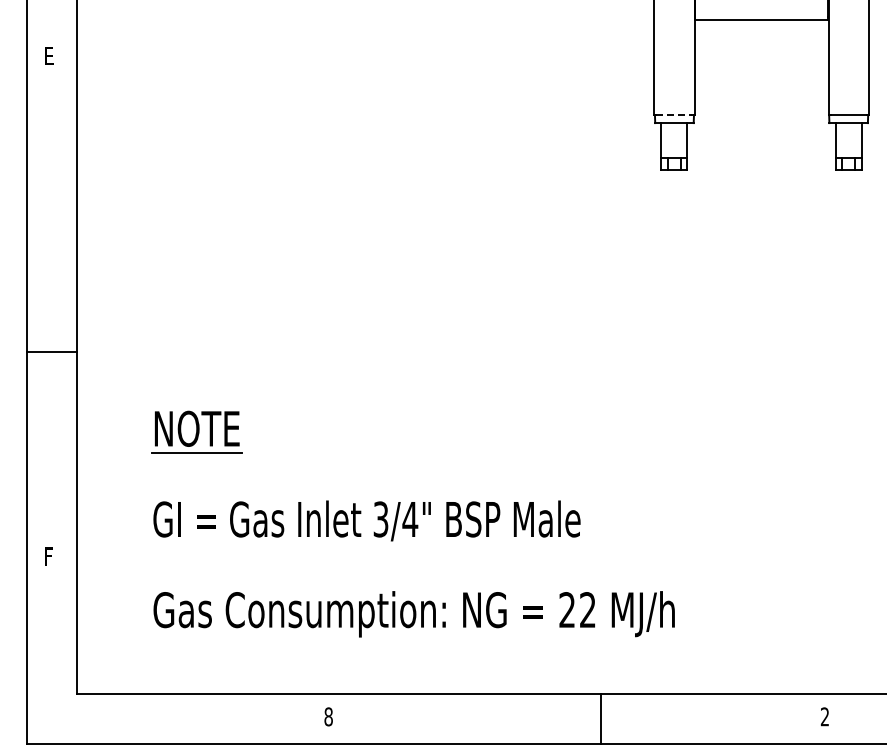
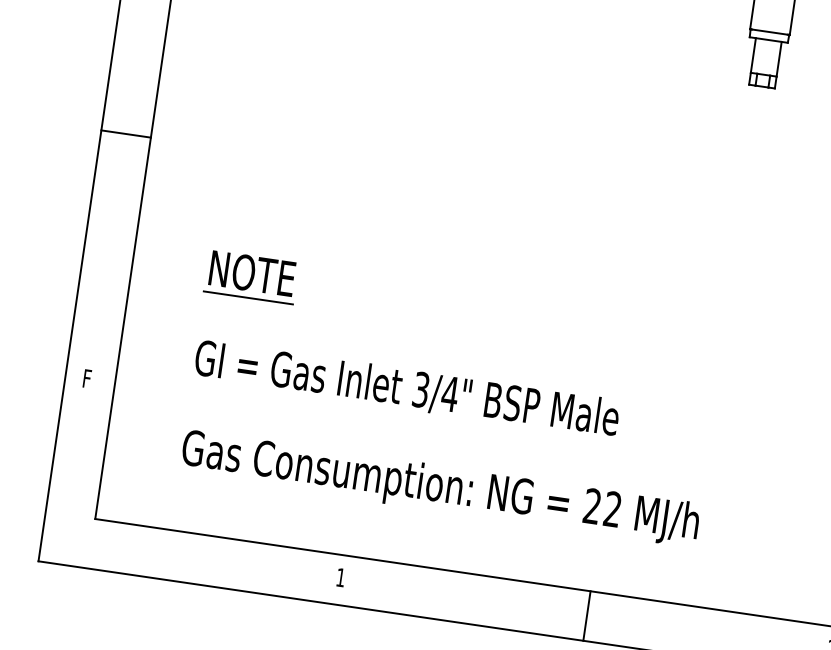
line: (674, 115) -> (769, 32), dashed -> solid
line: (52, 351) -> (126, 133), moved
text: (328, 716) -> (340, 577), 8 -> 1
line: (600, 719) -> (586, 616), moved

